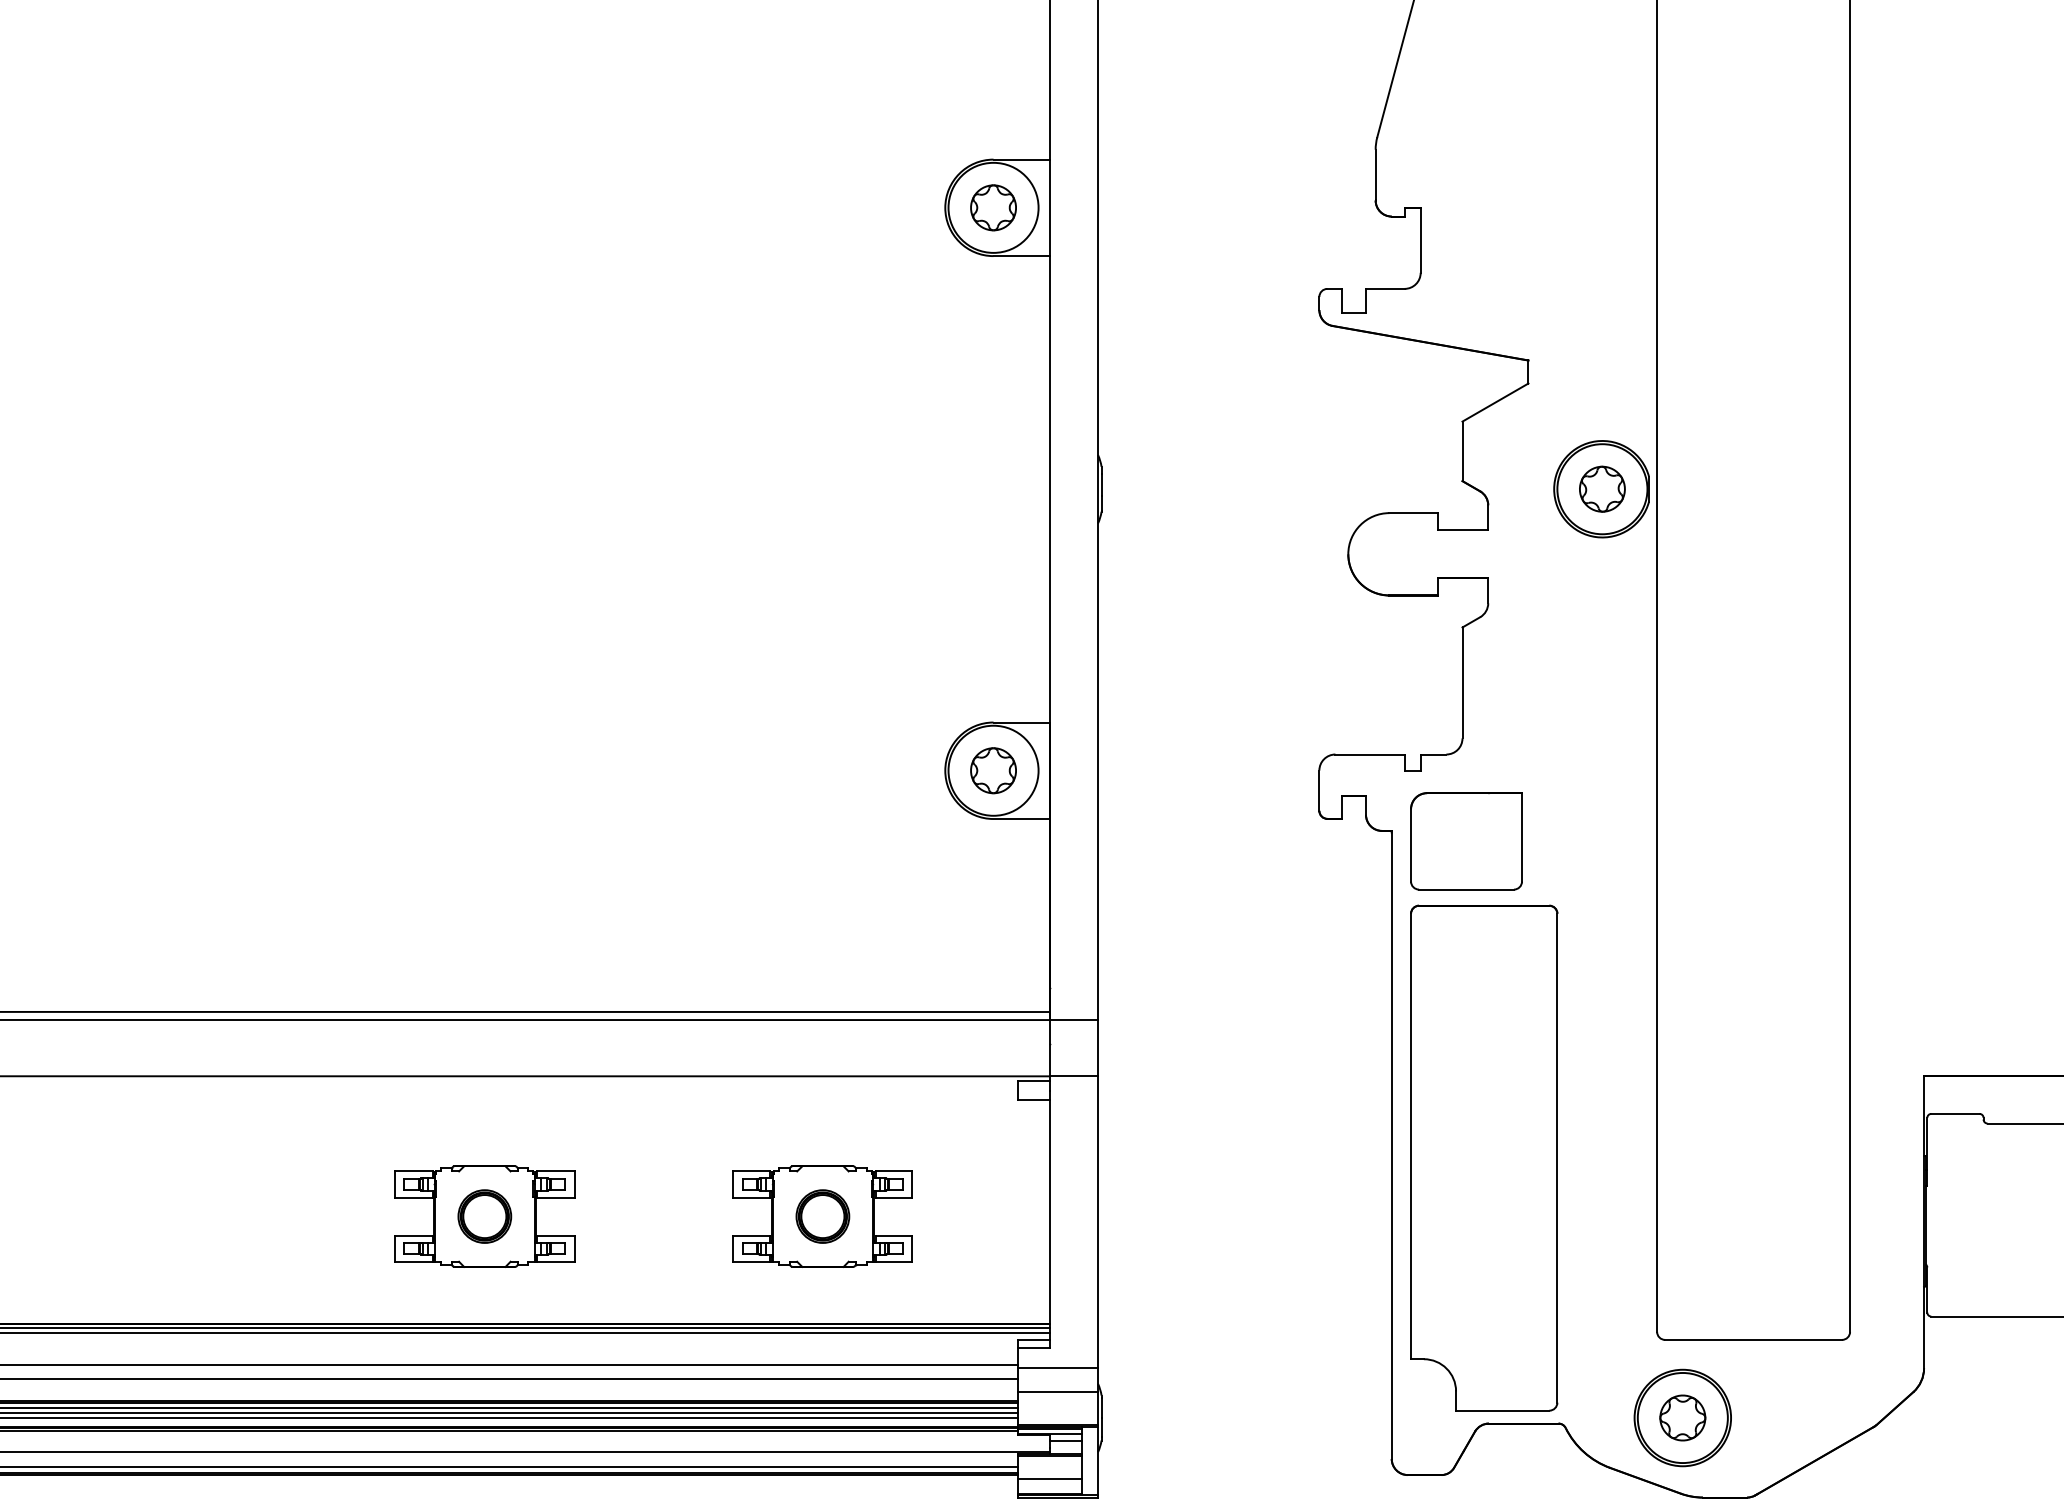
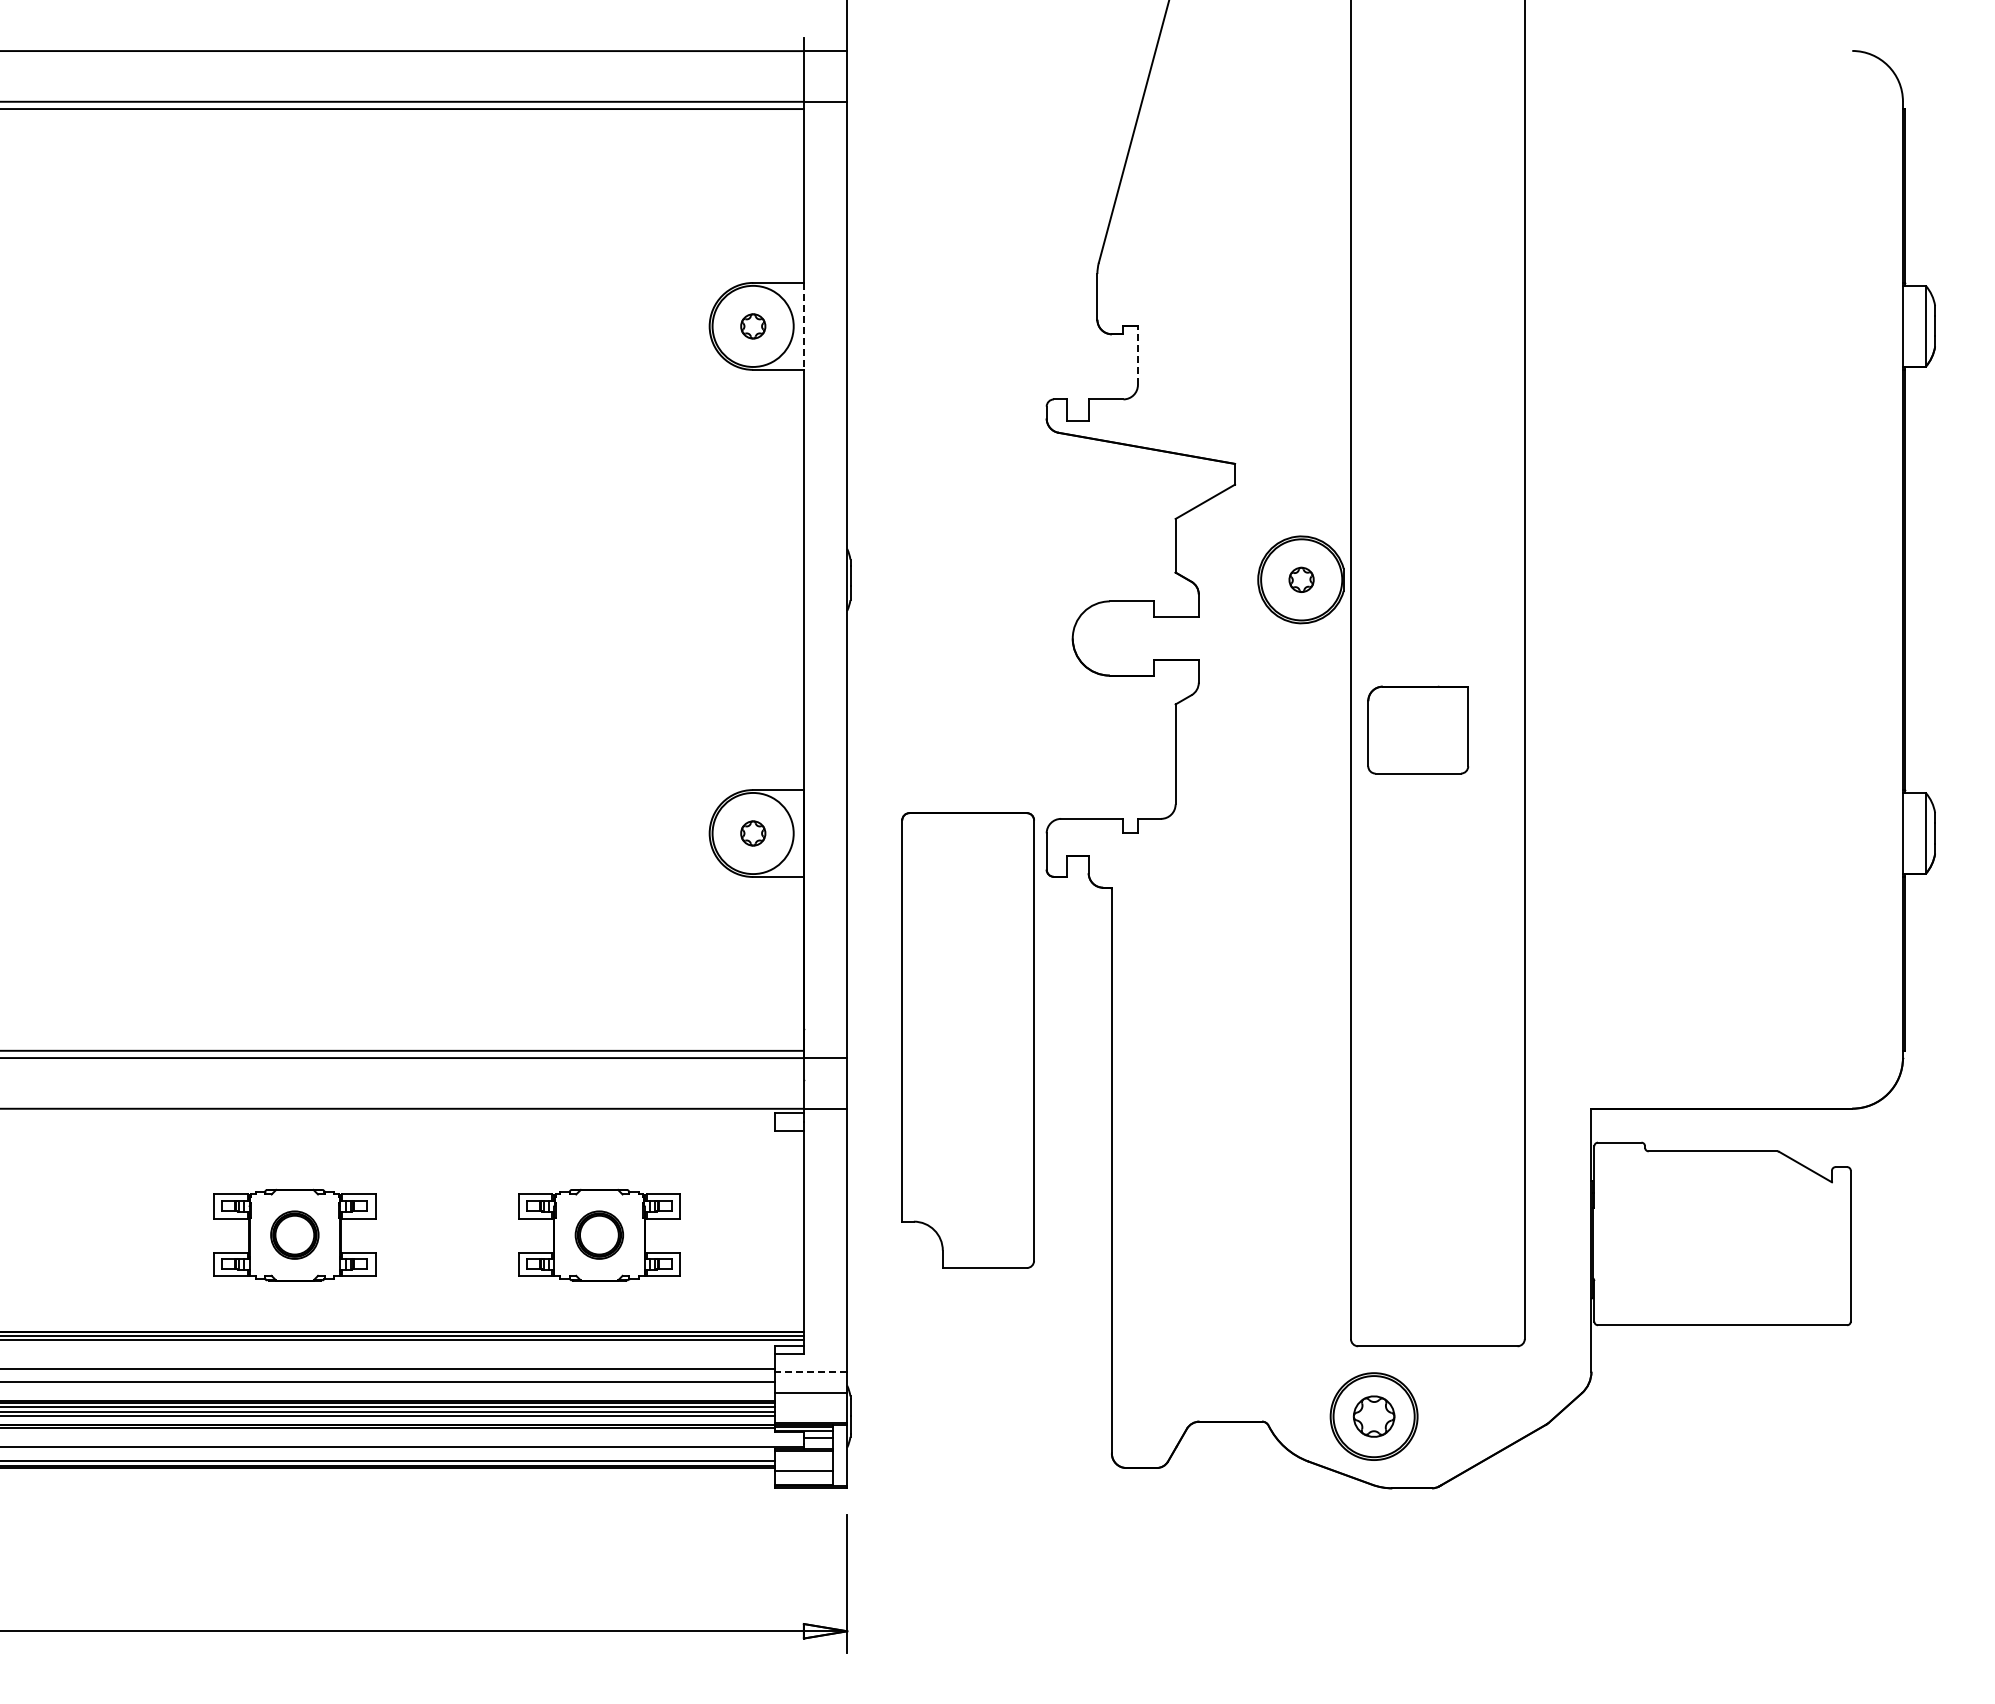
part: (993, 207) -> (753, 326), size x0.6
line: (1049, 207) -> (803, 326), solid -> dashed
line: (1420, 240) -> (1137, 355), solid -> dashed
part: (1602, 488) -> (1301, 579), size x0.6
part: (993, 770) -> (753, 833), size x0.6
part: (1466, 840) -> (1418, 729), moved
part: (1483, 1158) -> (967, 1040), moved
line: (1057, 1367) -> (810, 1371), solid -> dashed

